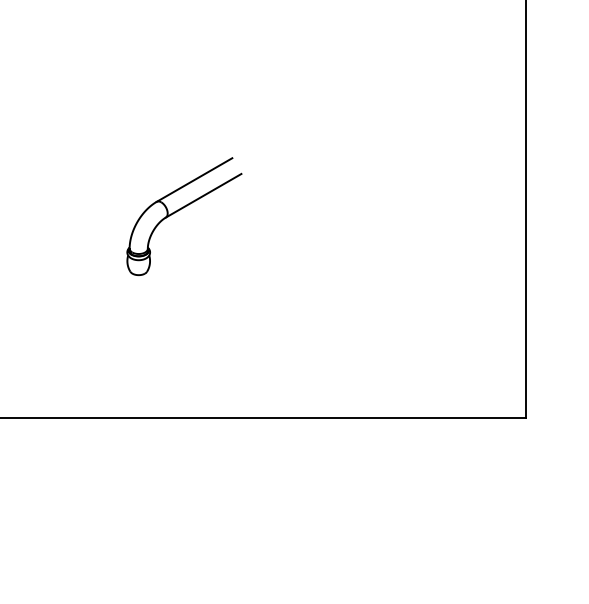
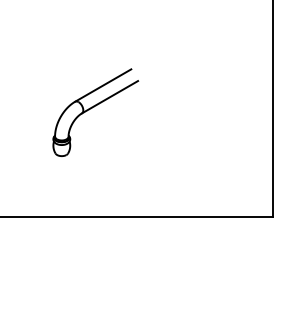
part: (183, 216) -> (95, 112), size x1.43

